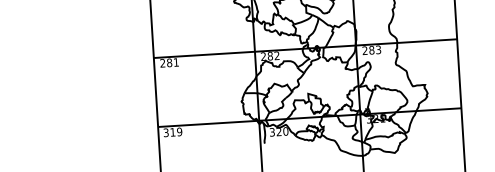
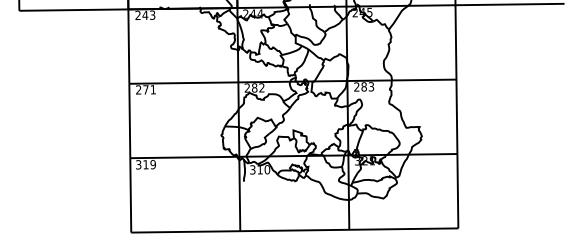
text: (169, 62) -> (145, 89), 281 -> 271
text: (278, 131) -> (259, 169), 320 -> 310

